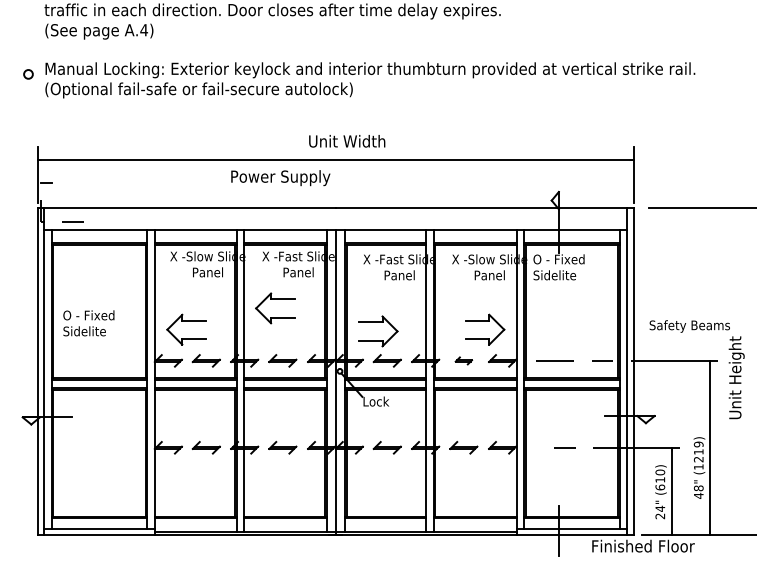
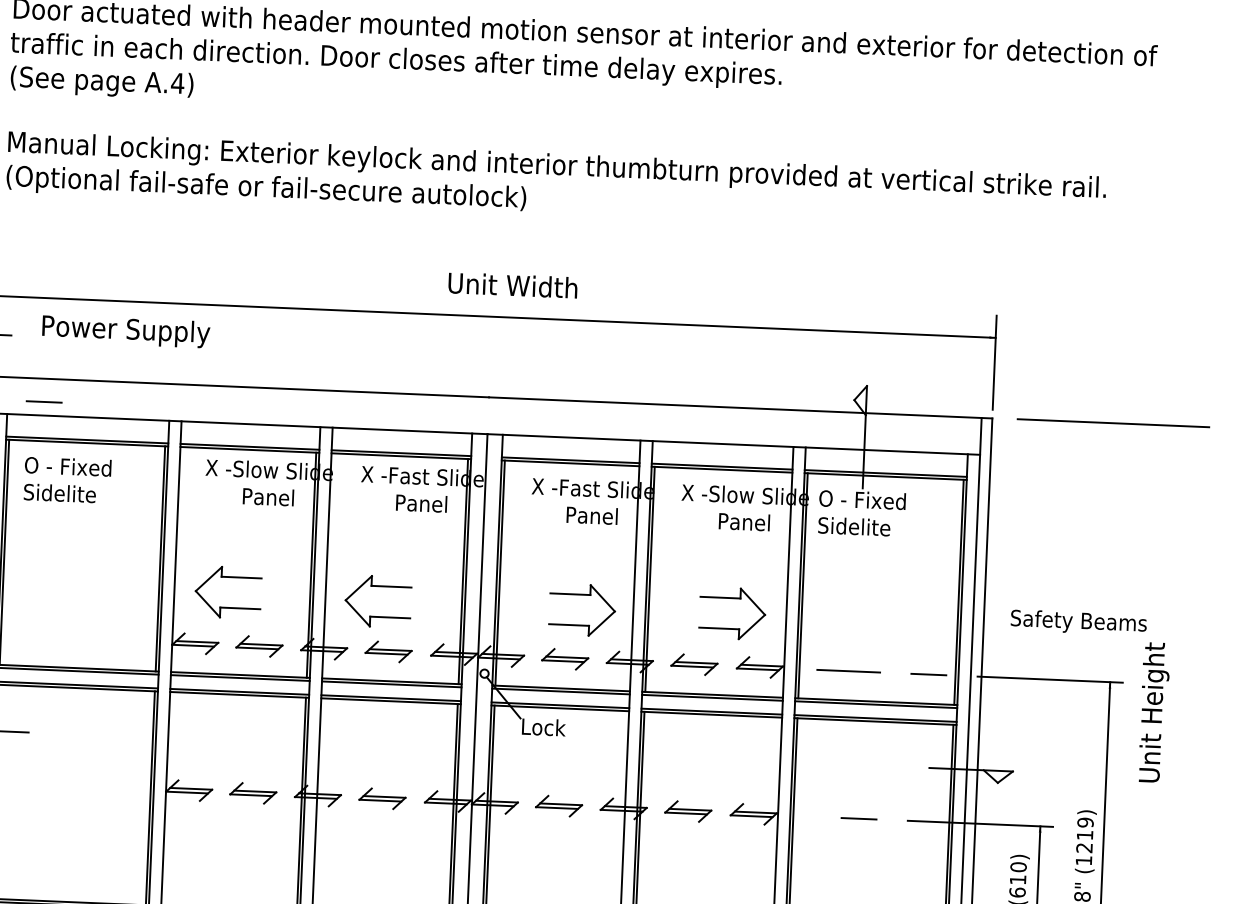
text: (280, 178) -> (125, 332), moved
part: (275, 299) -> (379, 586), moved
part: (378, 322) -> (583, 595), moved
text: (88, 323) -> (66, 480), moved
part: (463, 360) -> (693, 664), size x1.67

